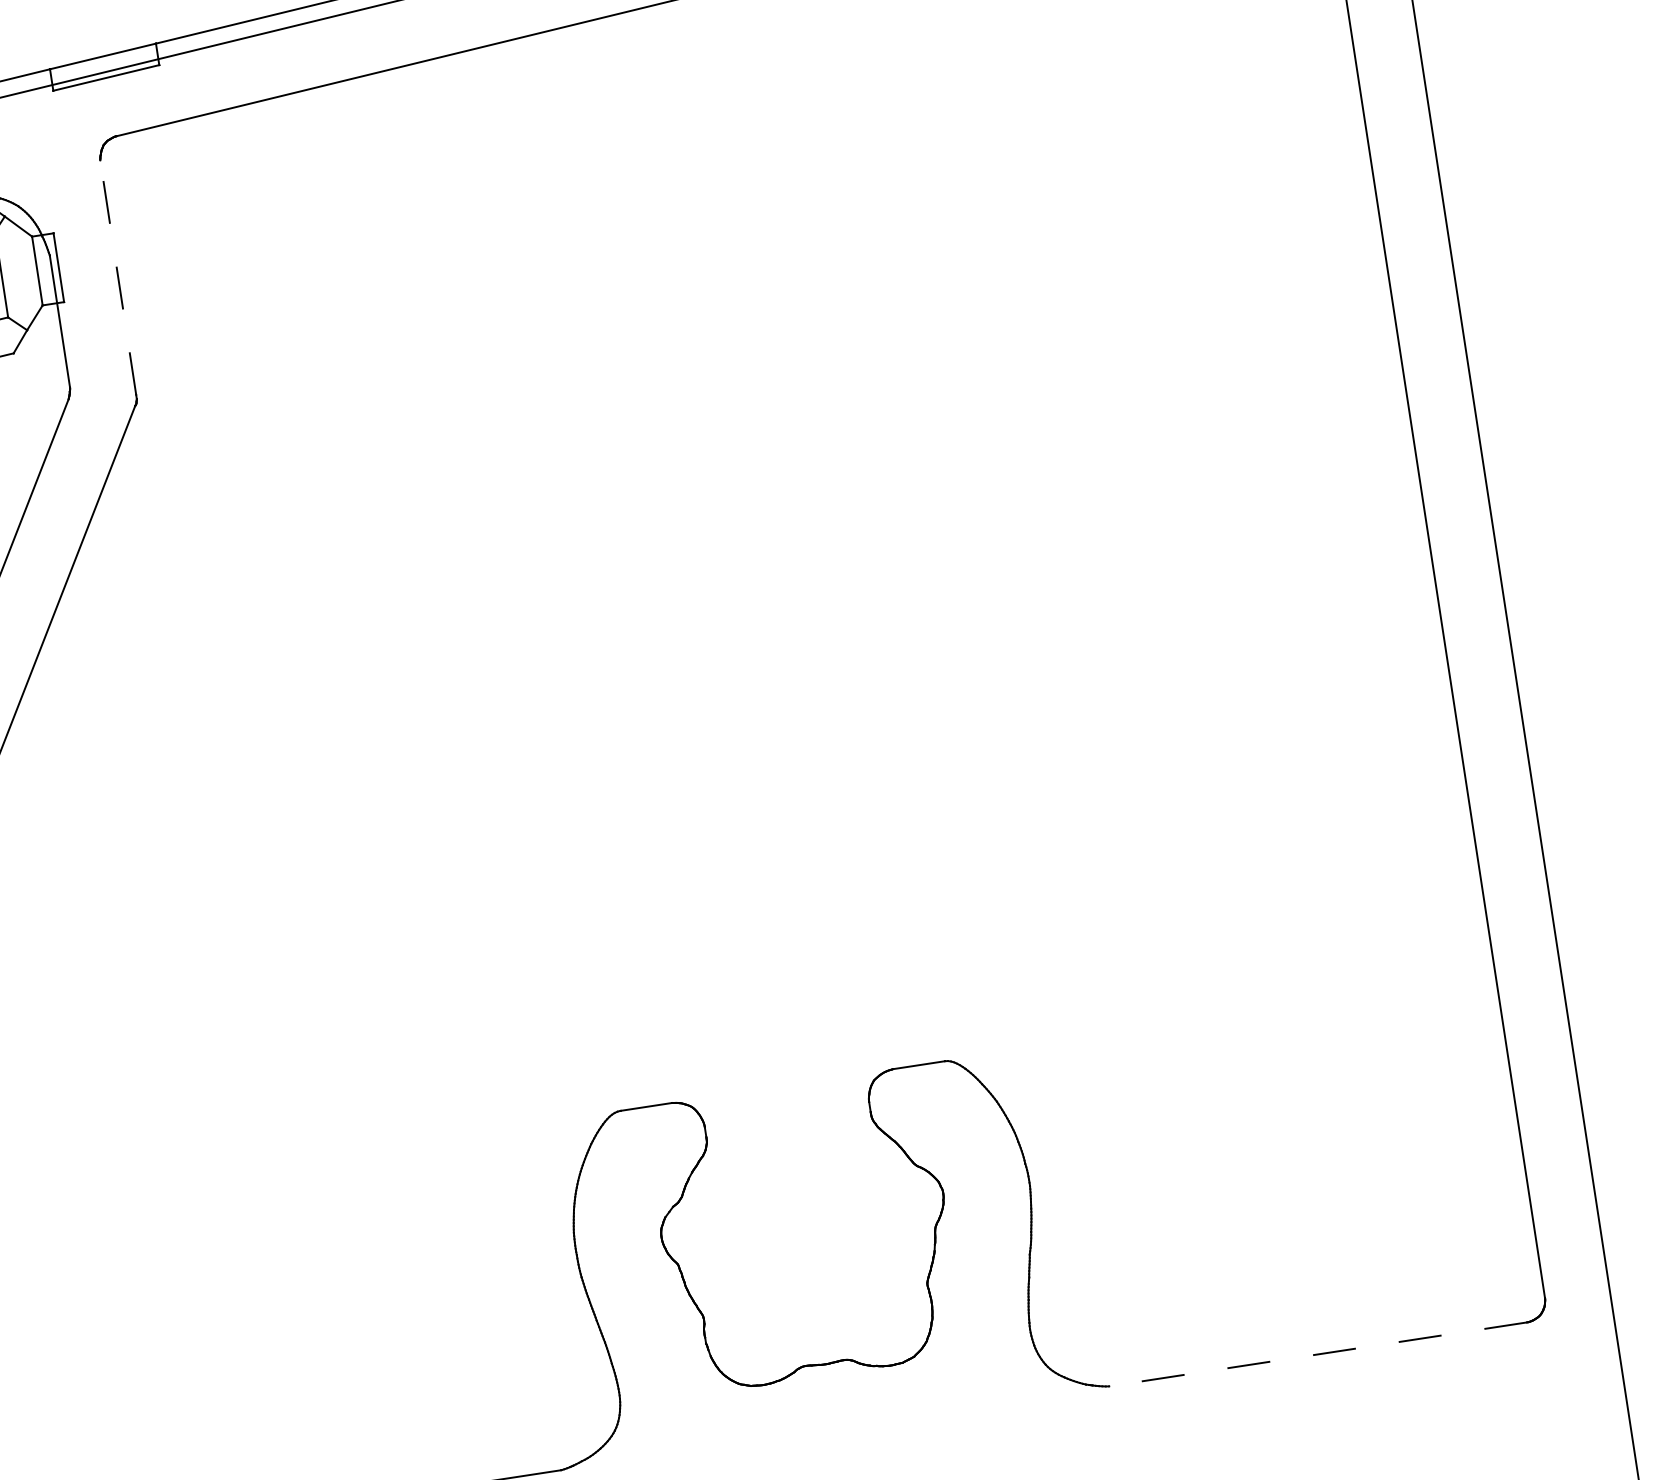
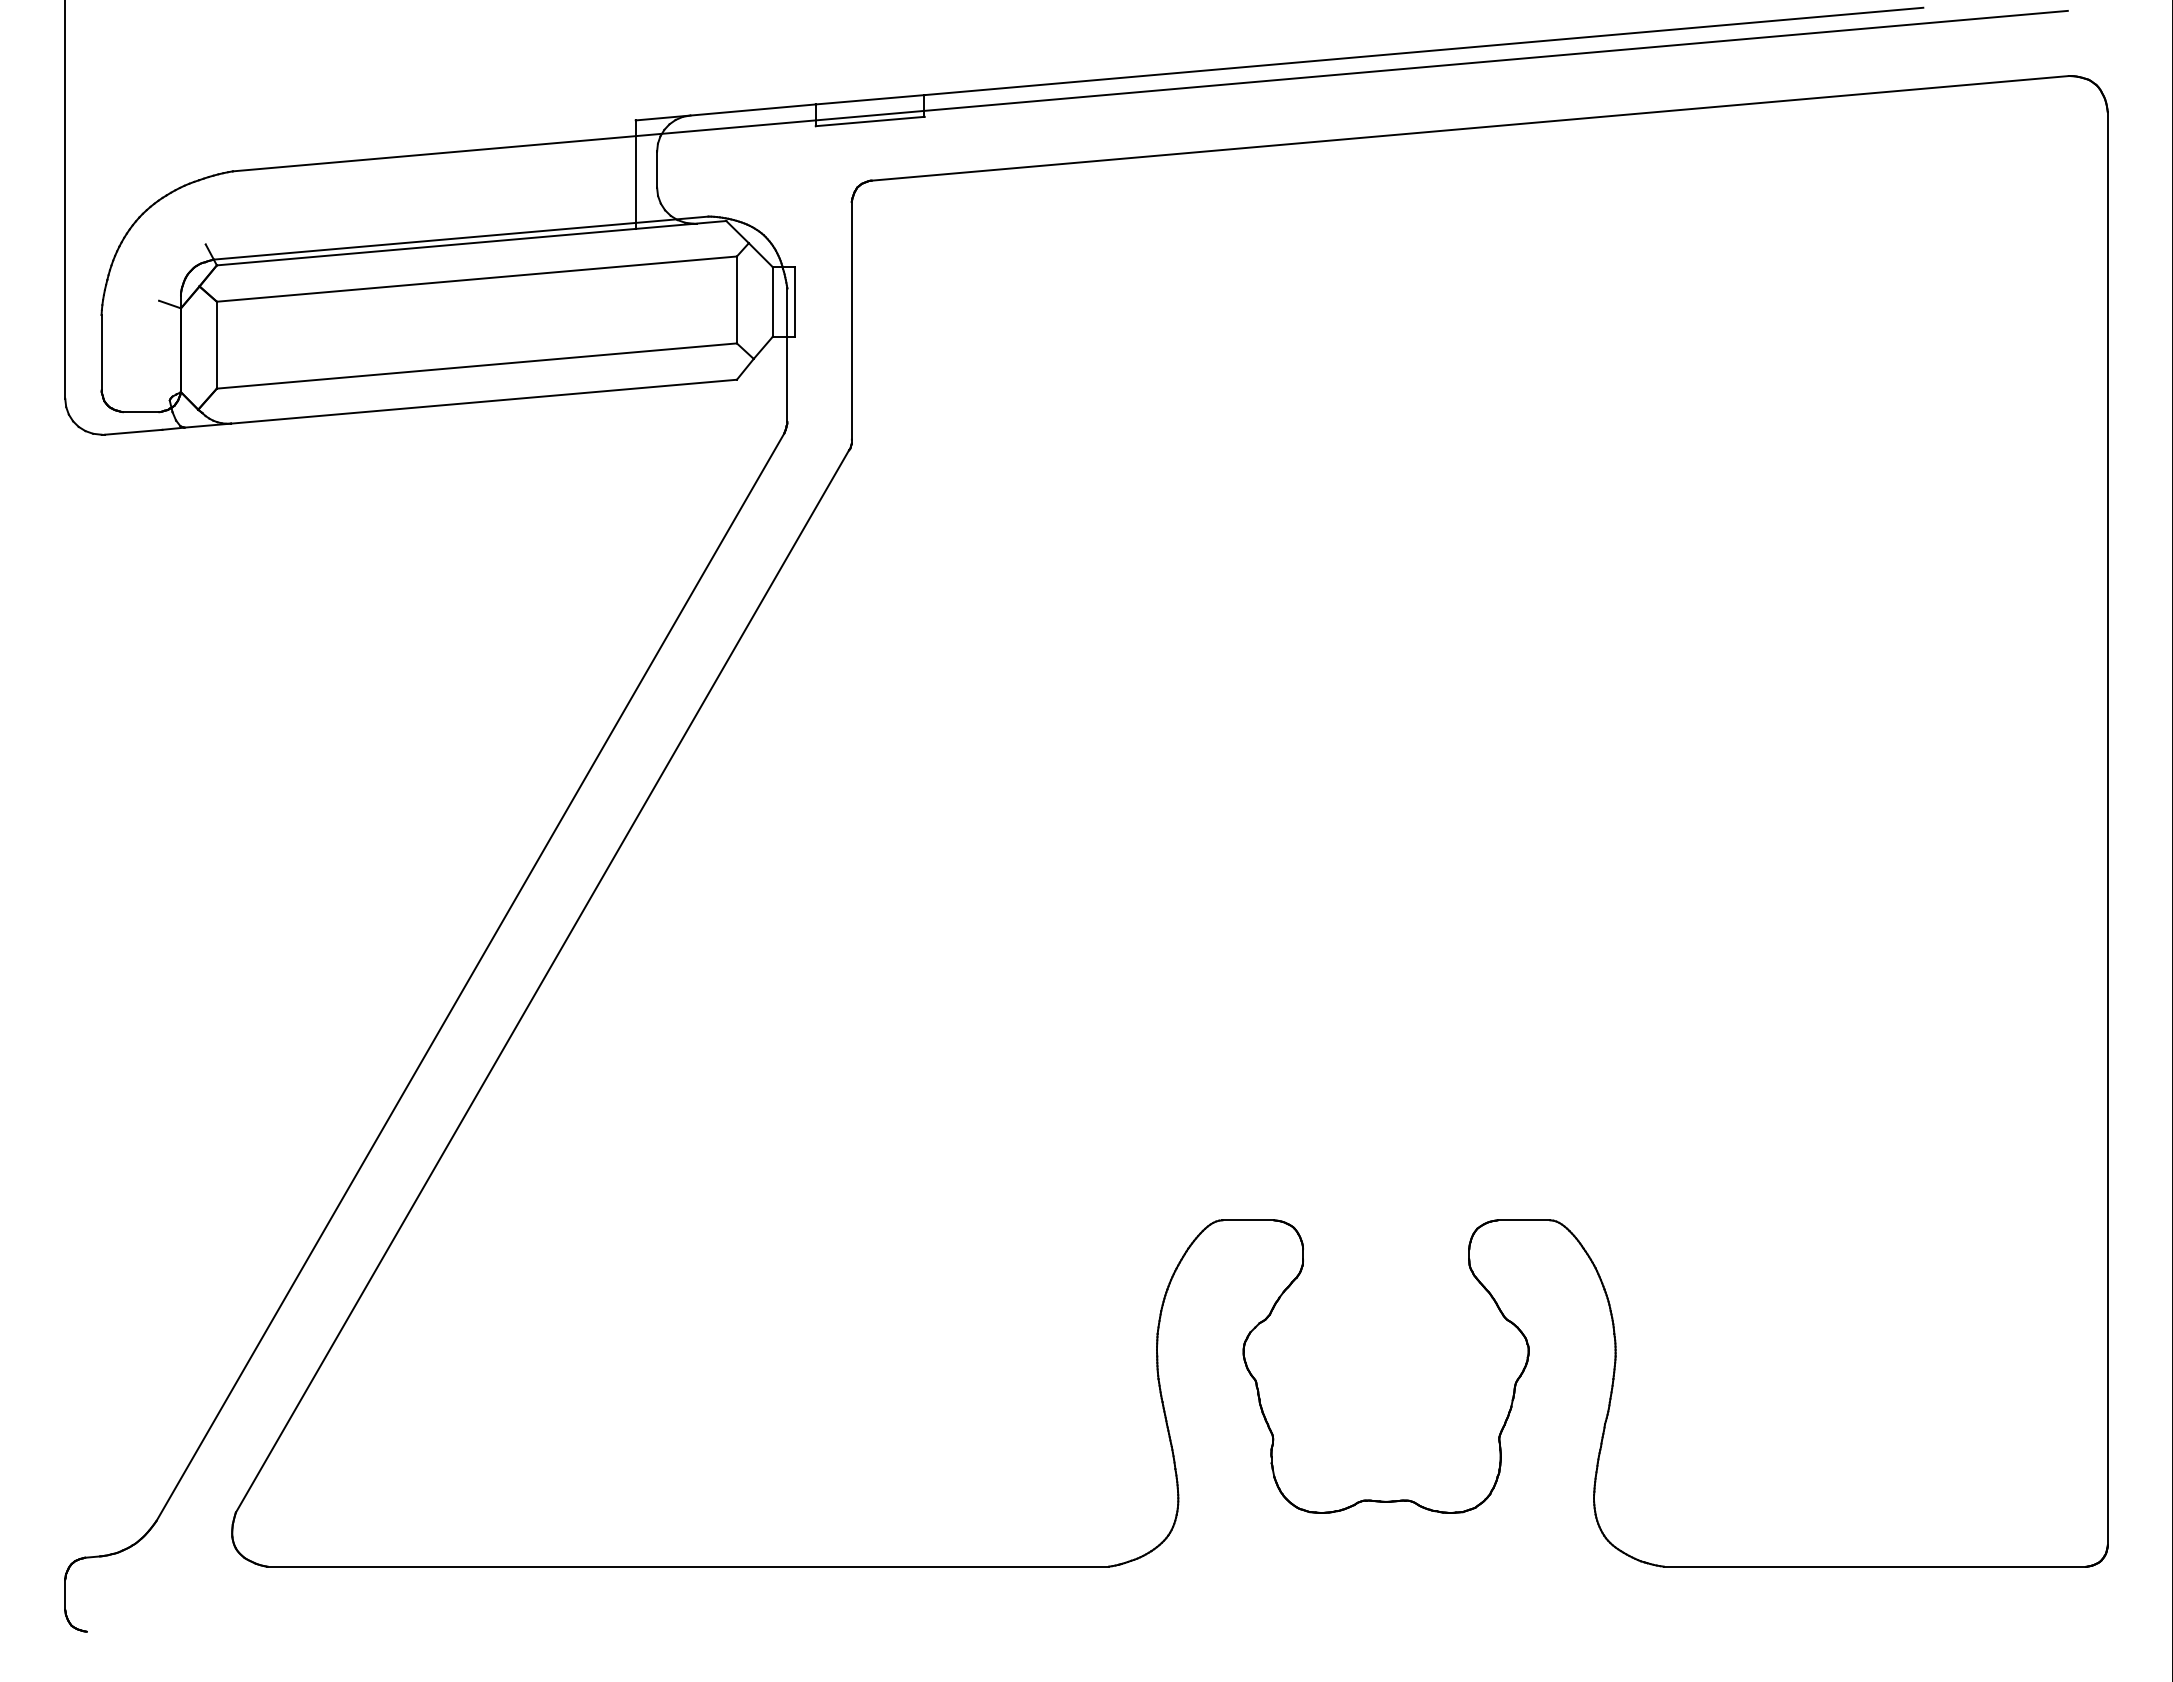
line: (117, 277) -> (851, 320), dashed -> solid
line: (1317, 1354) -> (1874, 1566), dashed -> solid

